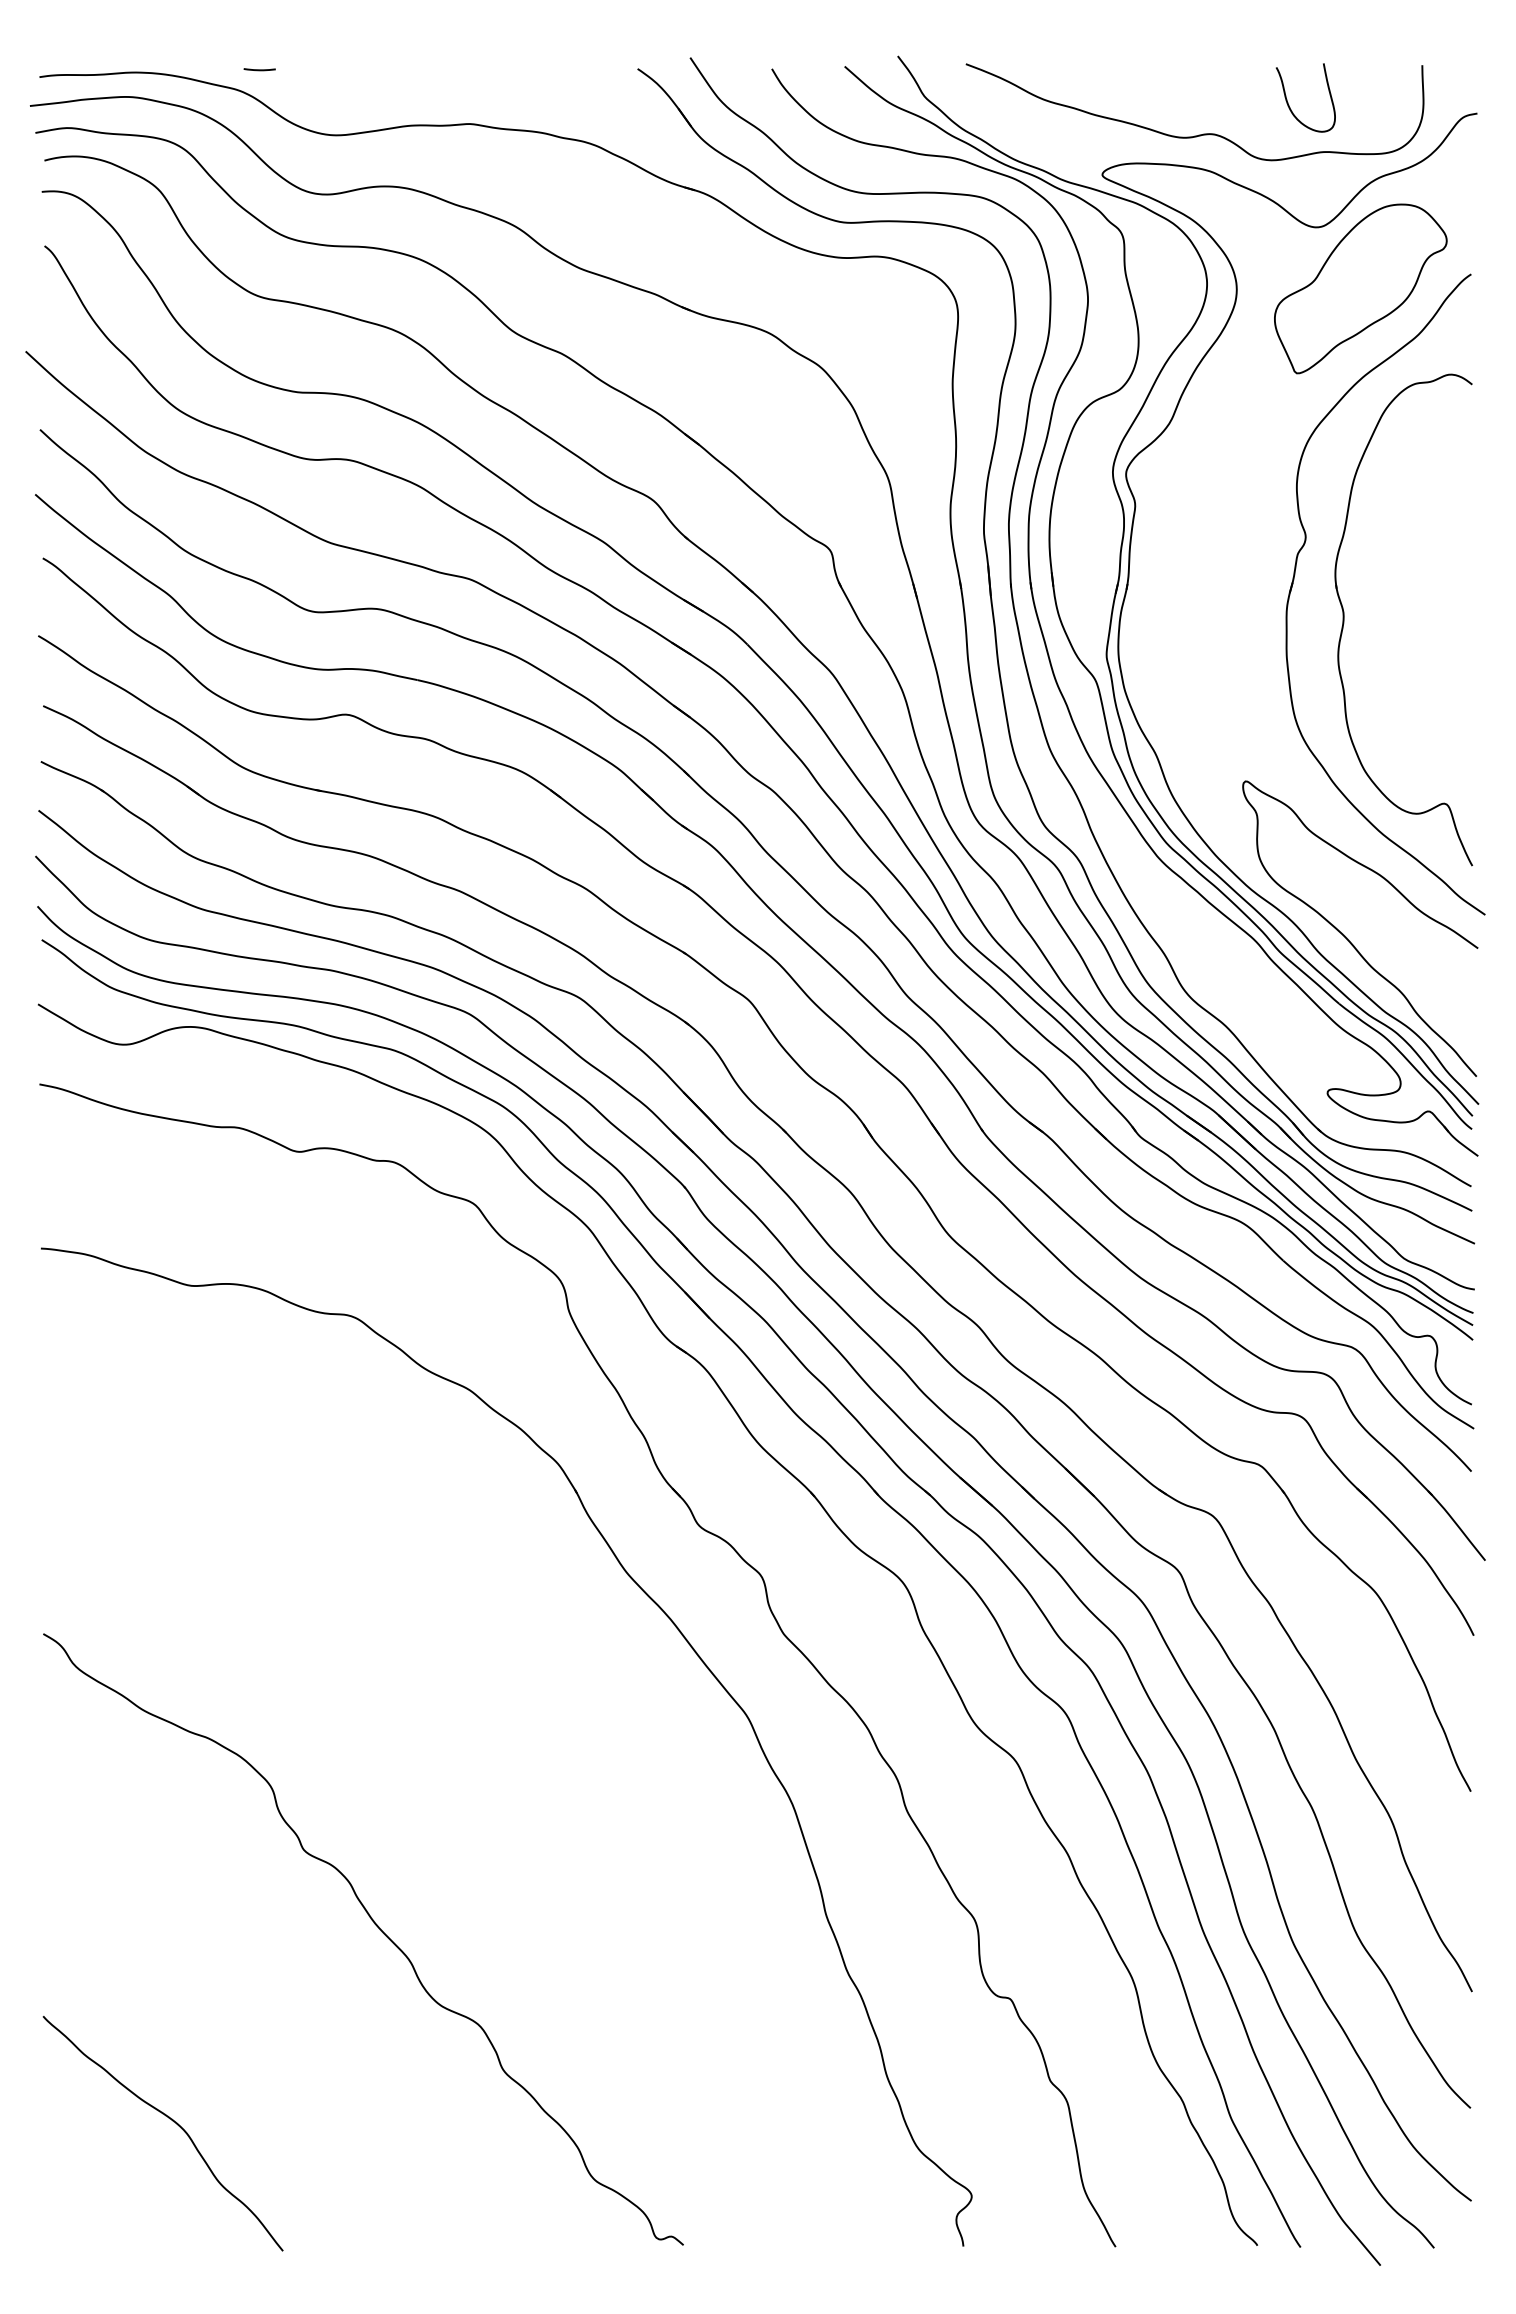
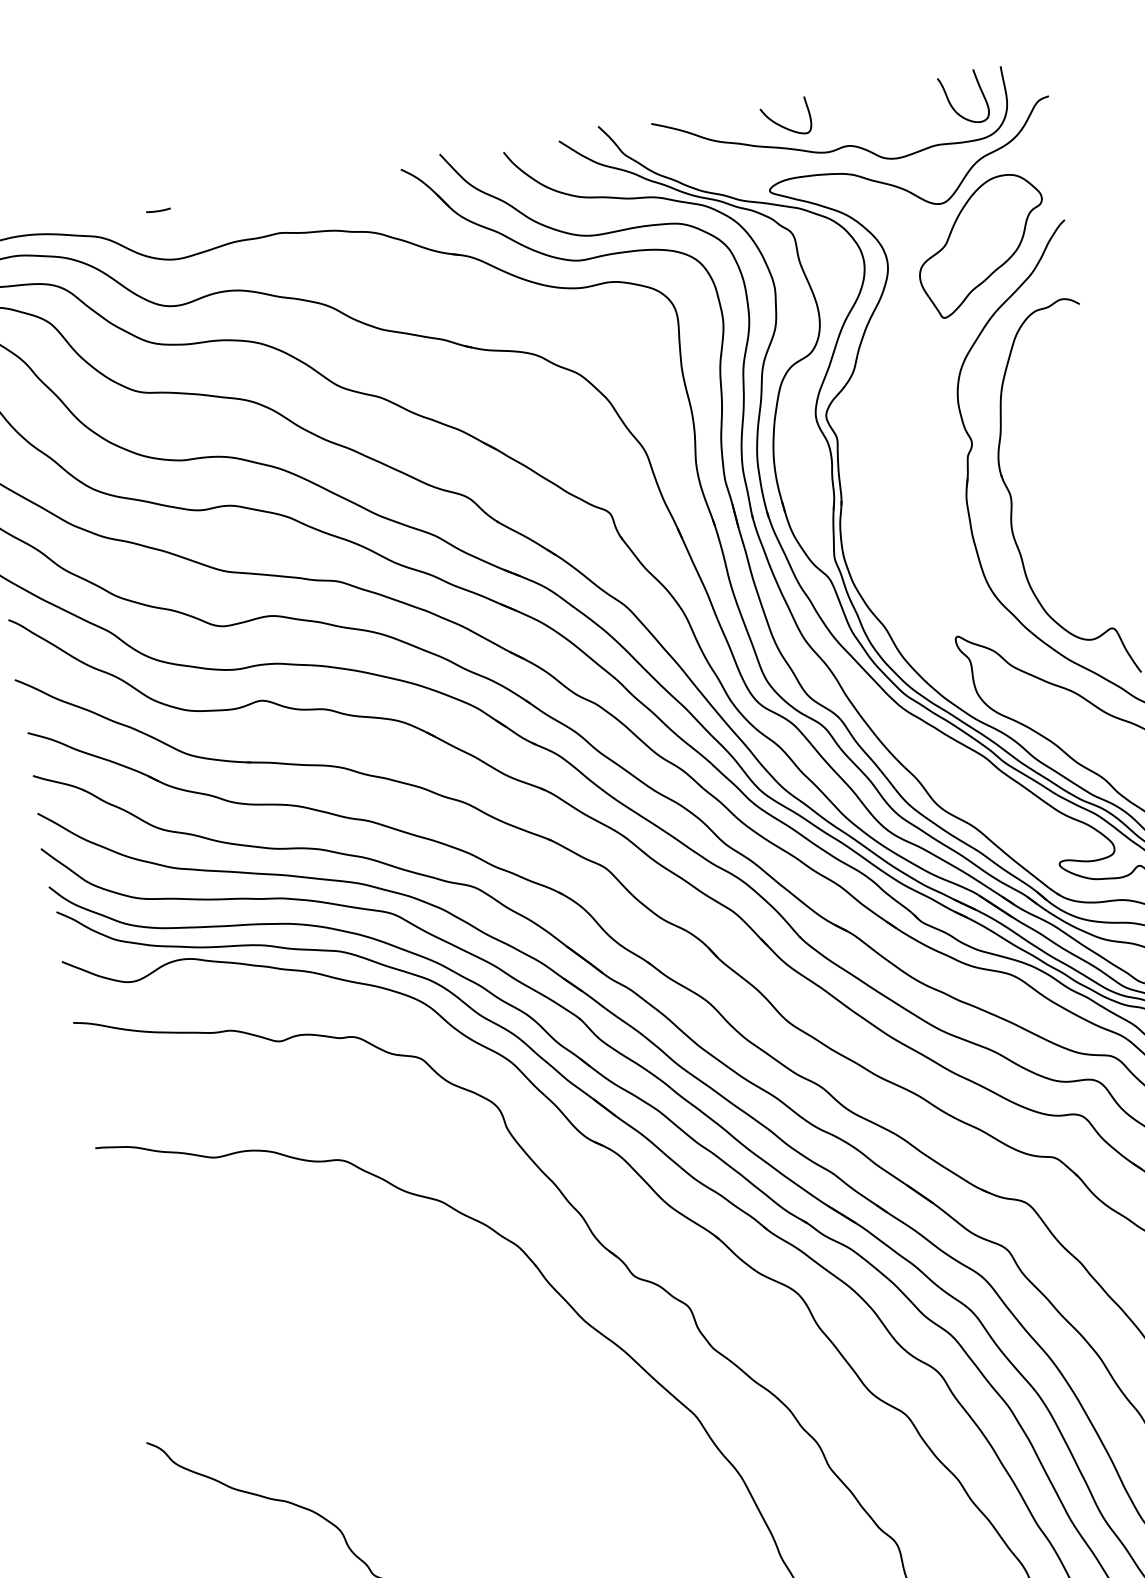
line: (259, 69) -> (158, 210), moved
curve: (1132, 94) -> (782, 125), added
curve: (1288, 102) -> (951, 103), moved

